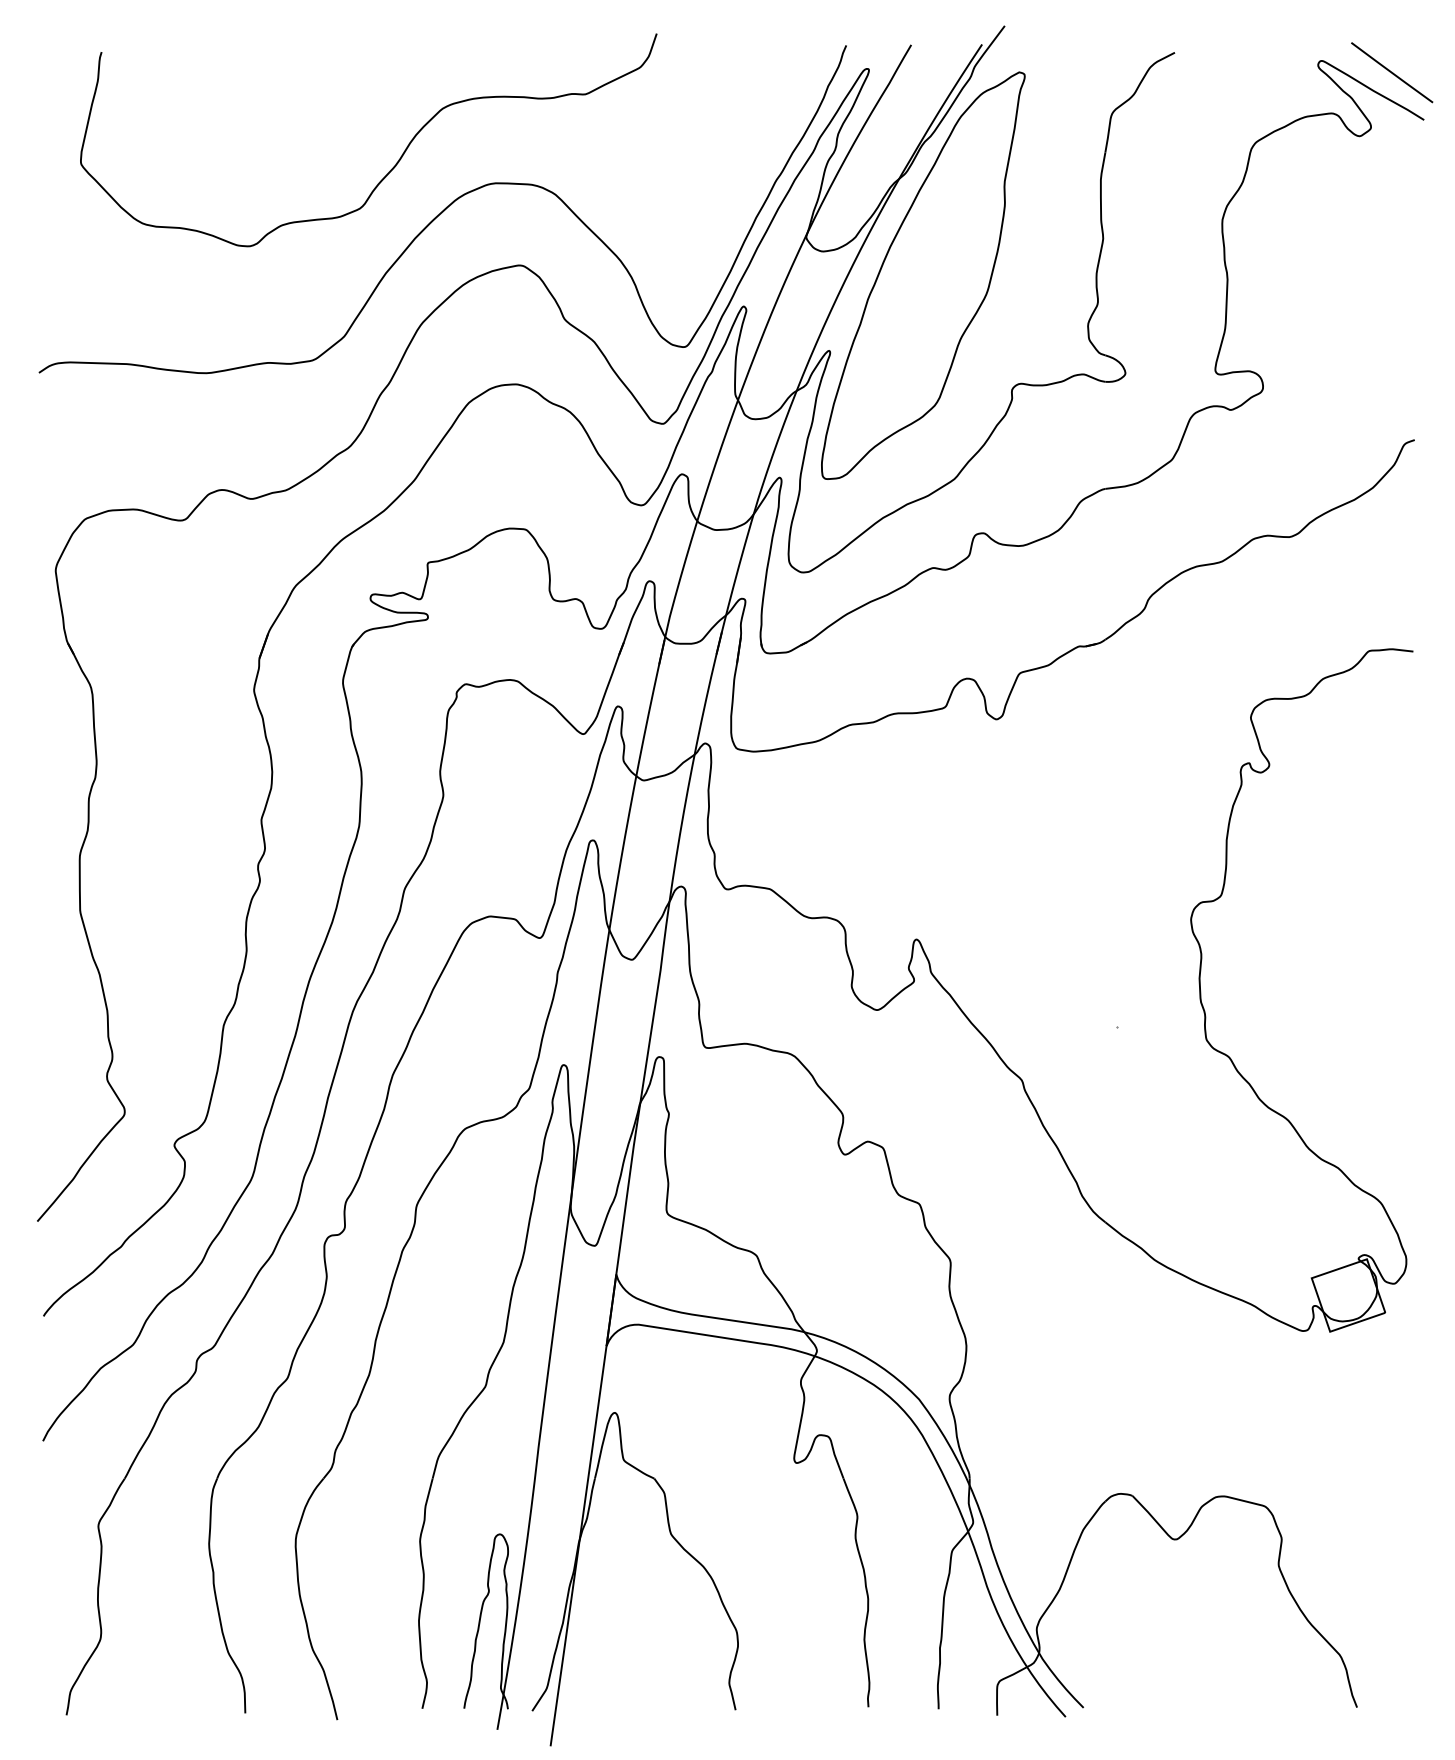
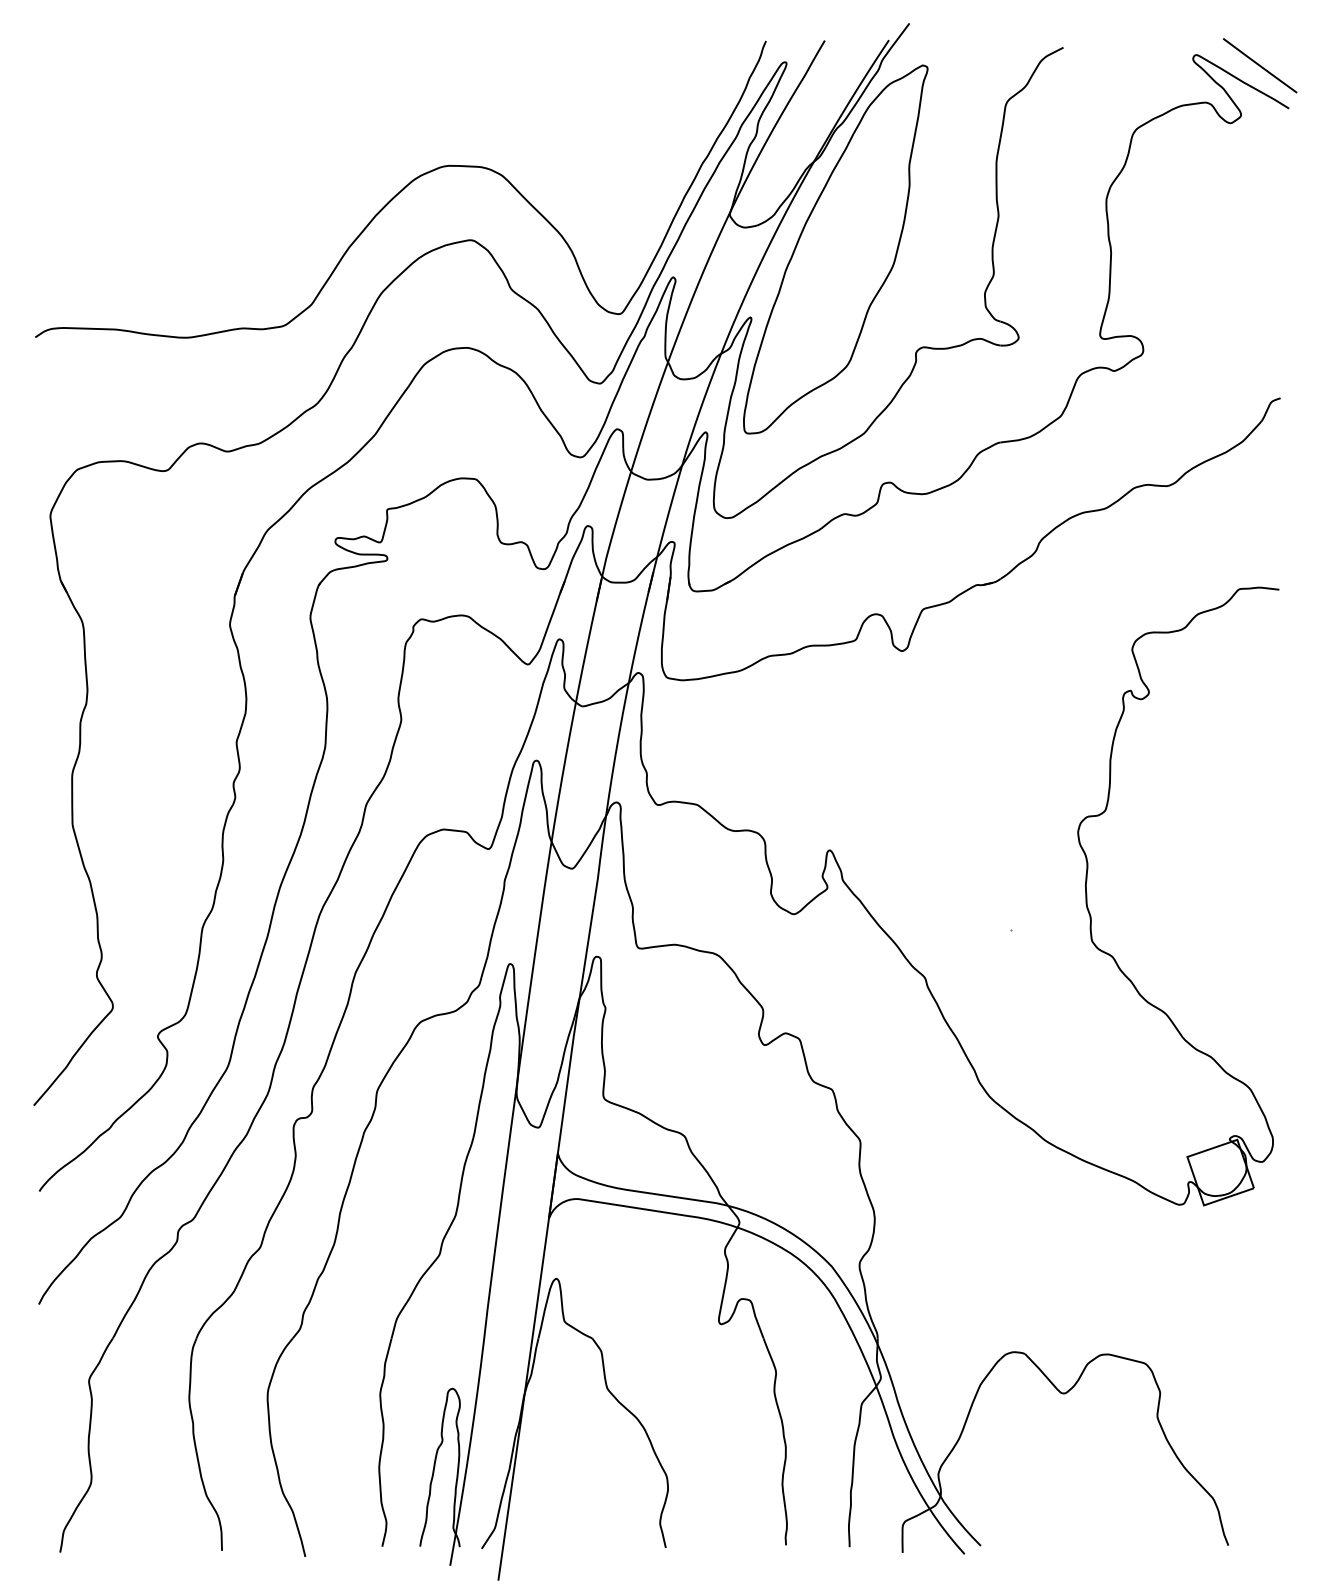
curve: (398, 159) -> (360, 144), removed

